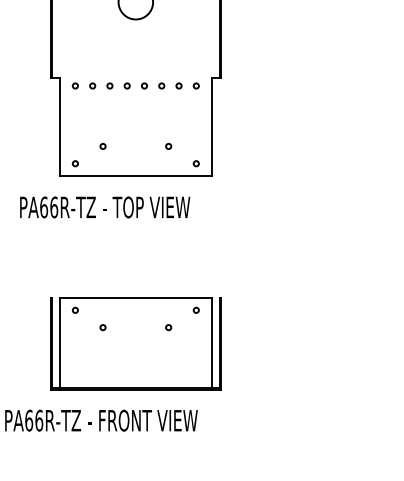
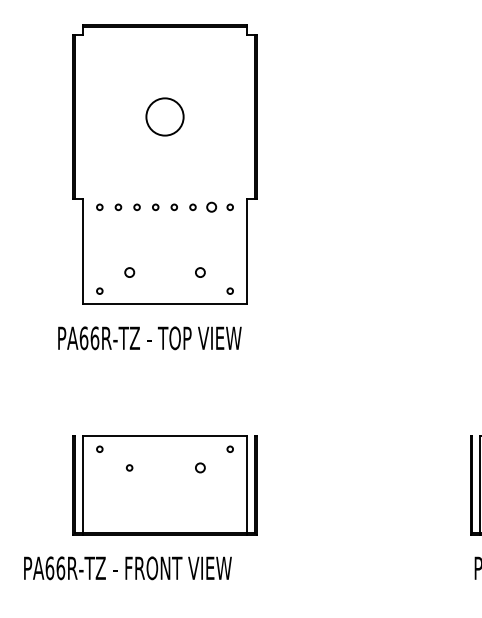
circle: (178, 86) -> (211, 207), size x1.6
circle: (102, 146) -> (129, 272), size x1.6
circle: (168, 146) -> (200, 272), size x1.6
text: (104, 207) -> (149, 338), moved
circle: (168, 327) -> (200, 467), size x1.6

